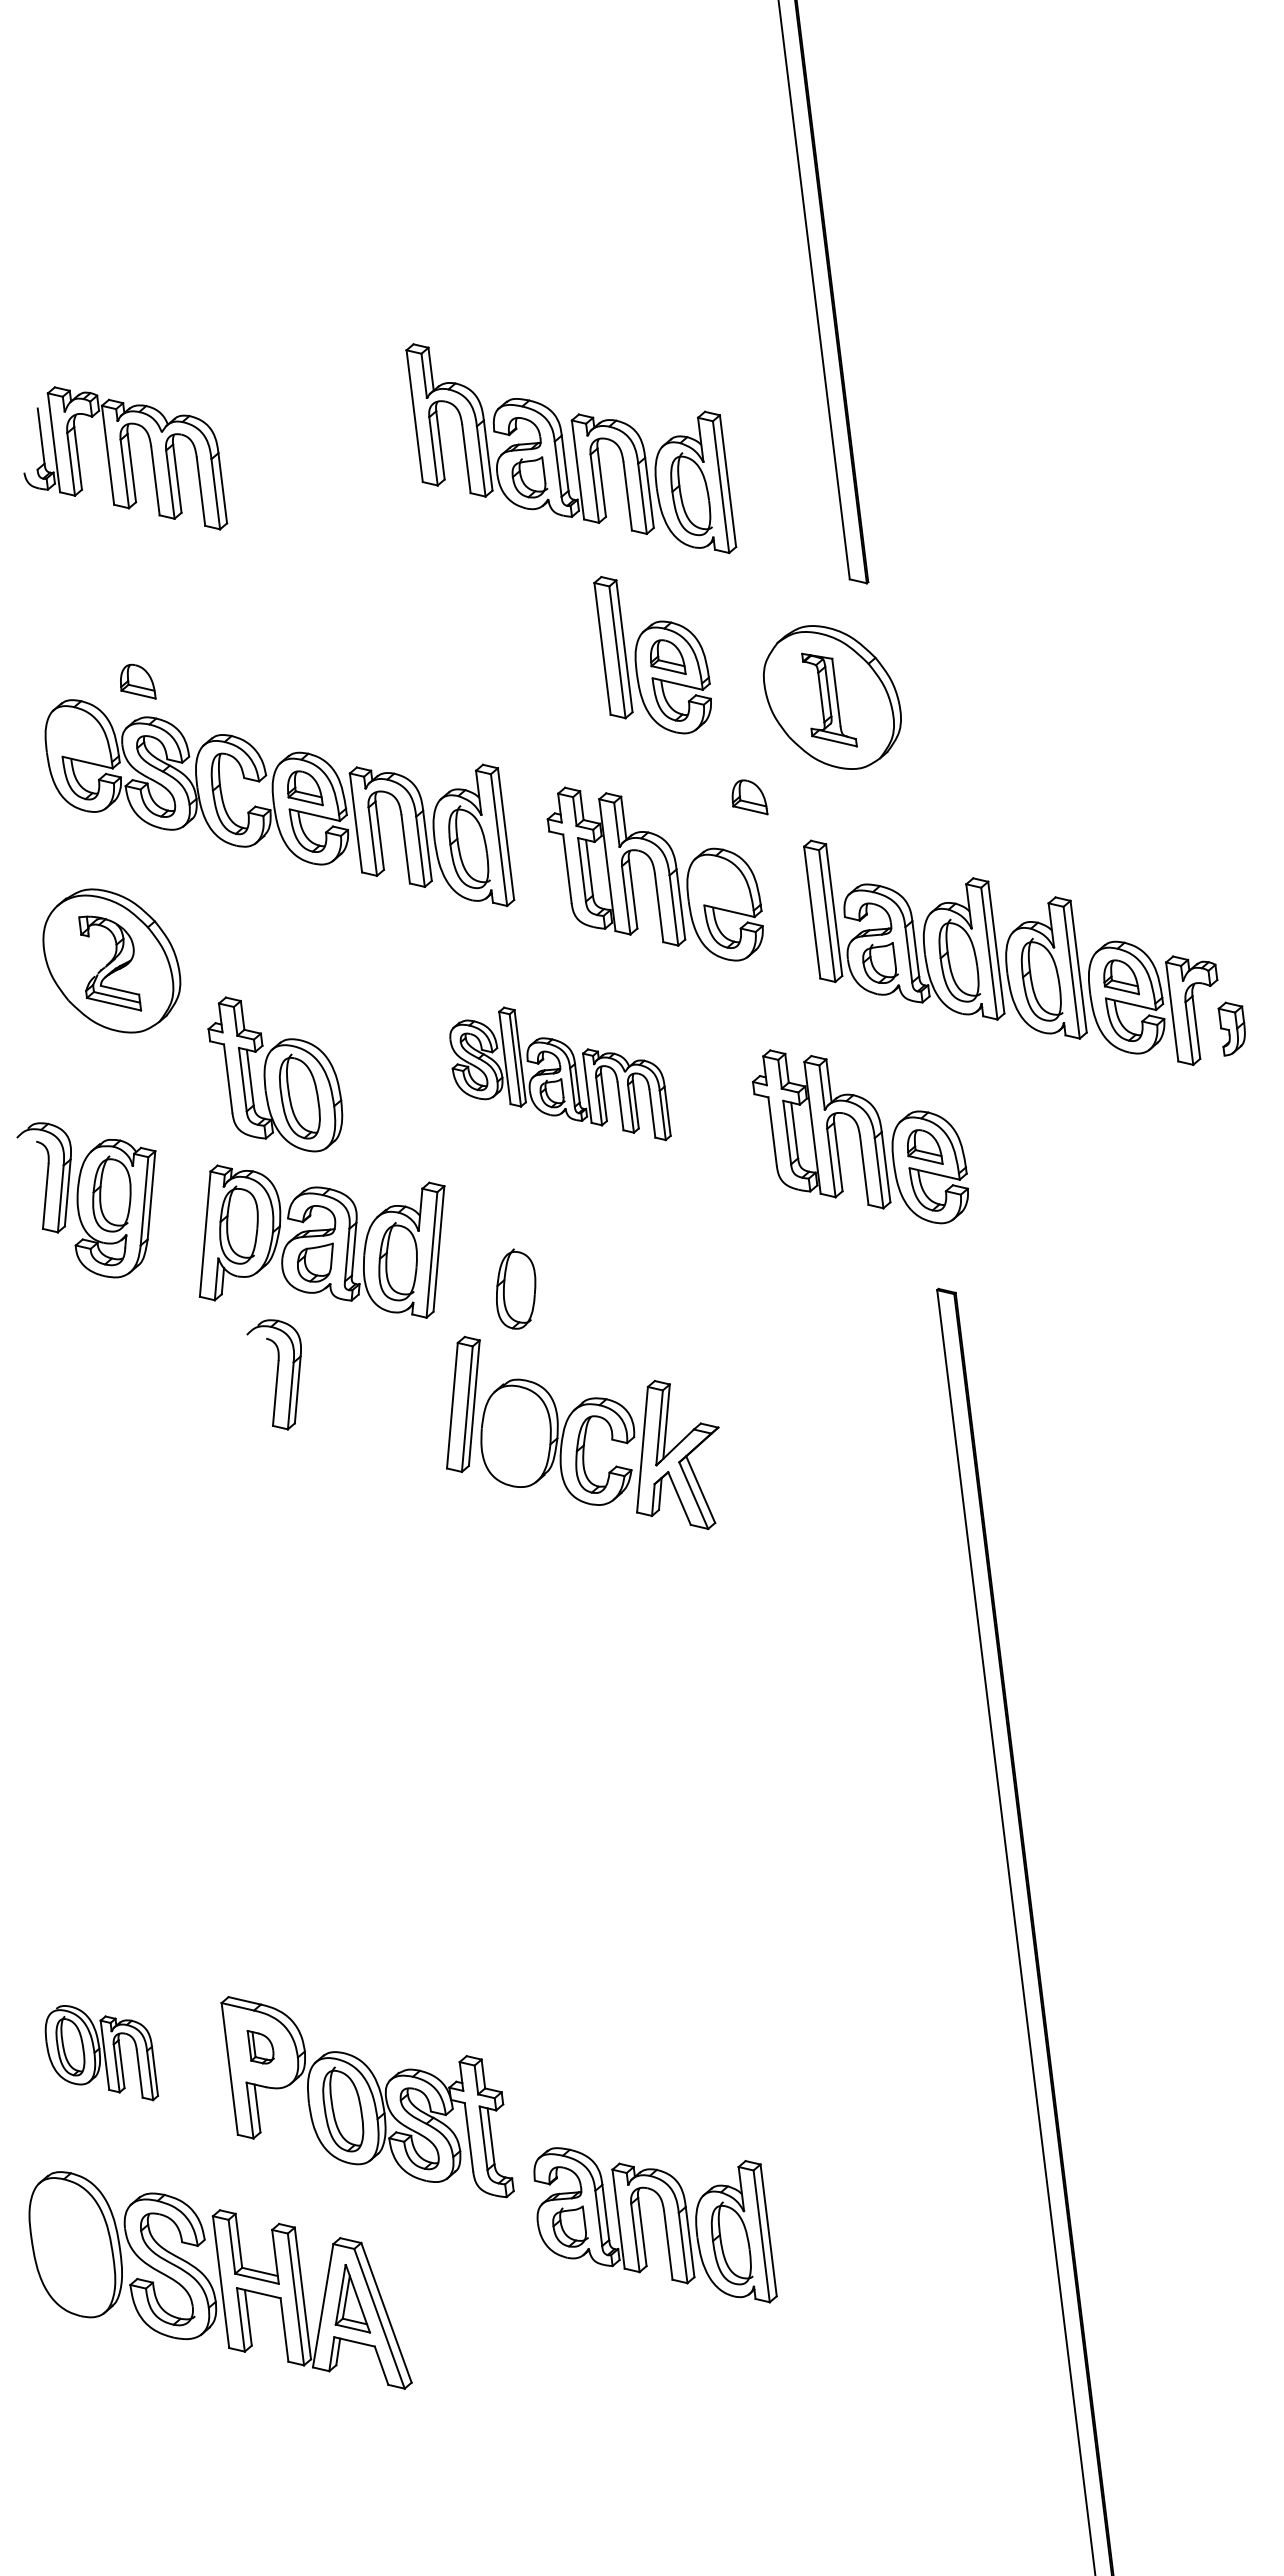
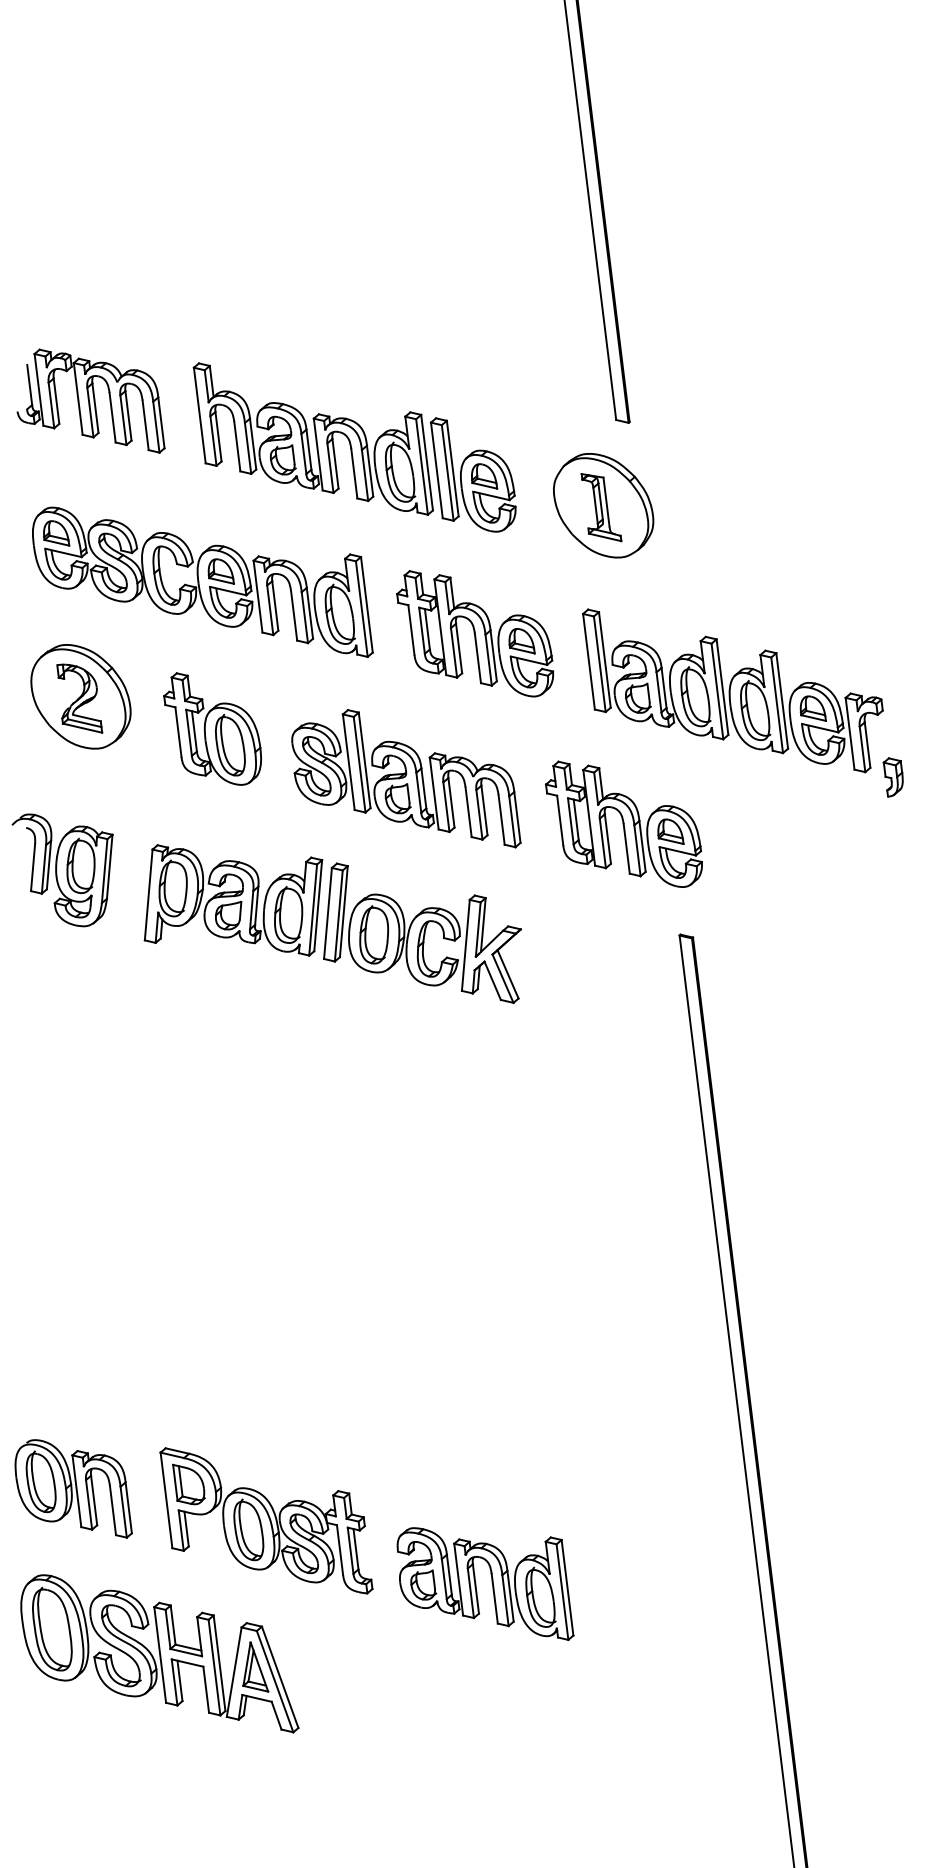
part: (571, 448) -> (313, 438), moved
part: (125, 458) -> (90, 401), moved
part: (138, 681) -> (56, 533), moved
part: (749, 797) -> (521, 641), moved
part: (1231, 1028) -> (893, 776), moved
part: (560, 1073) -> (406, 778), size x1.43
part: (275, 1074) -> (212, 729), moved
part: (273, 1374) -> (198, 996), removed
part: (582, 1432) -> (422, 932), moved
part: (260, 2047) -> (188, 1484), size x1.67
part: (101, 2052) -> (73, 1488), size x1.43
part: (664, 2224) -> (491, 1583), moved
part: (72, 2246) -> (52, 1629), added

